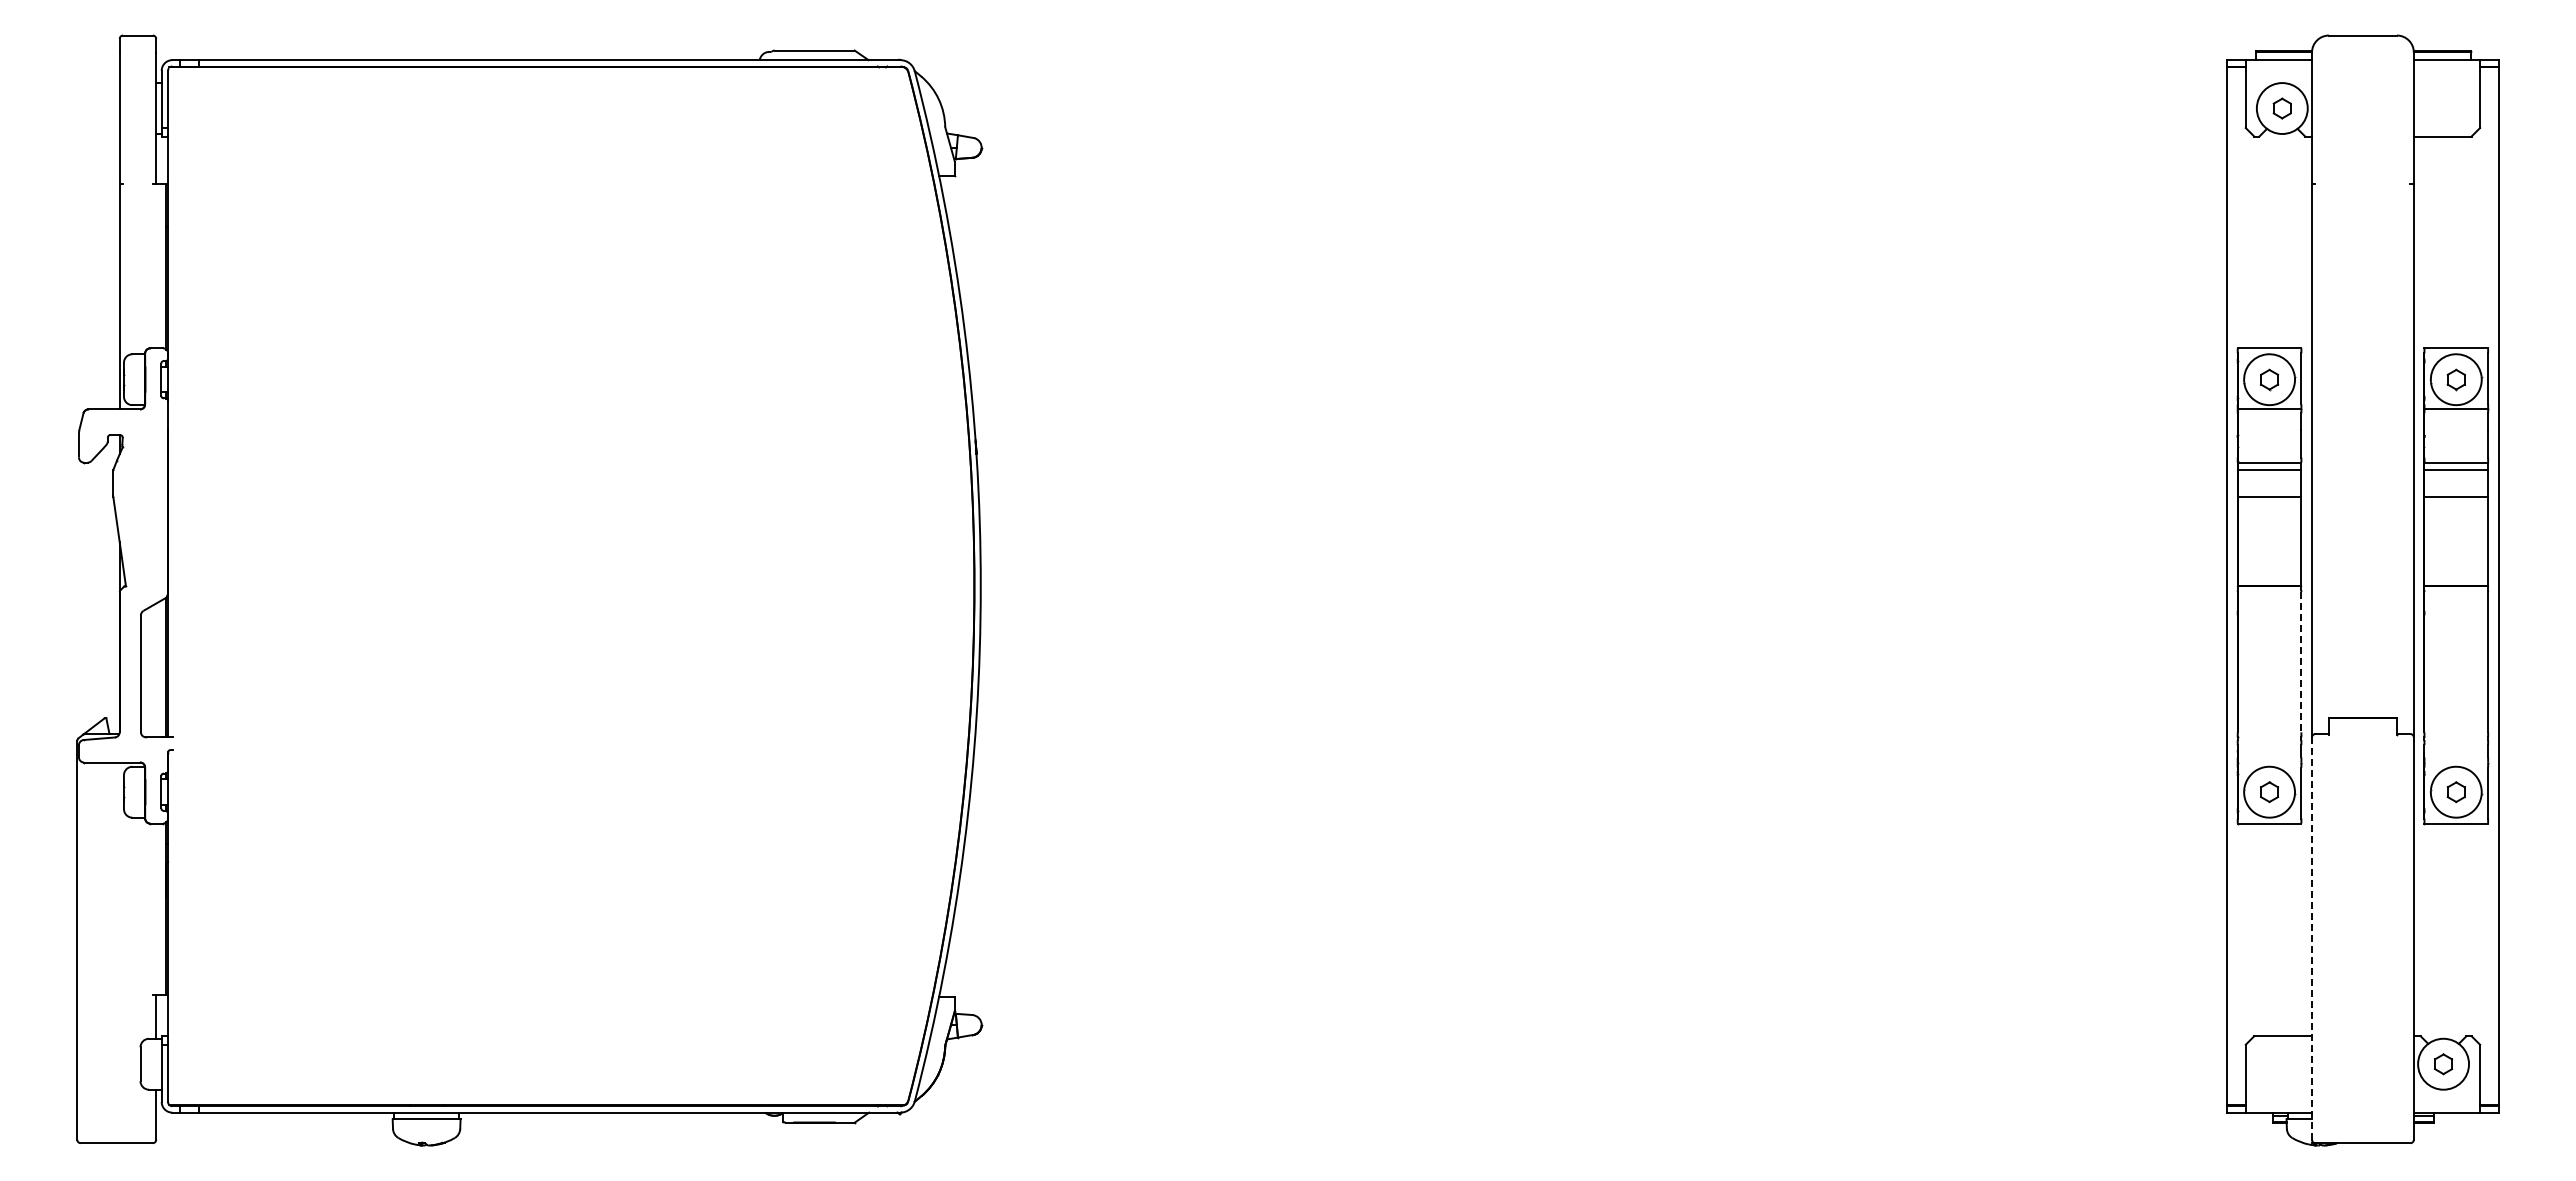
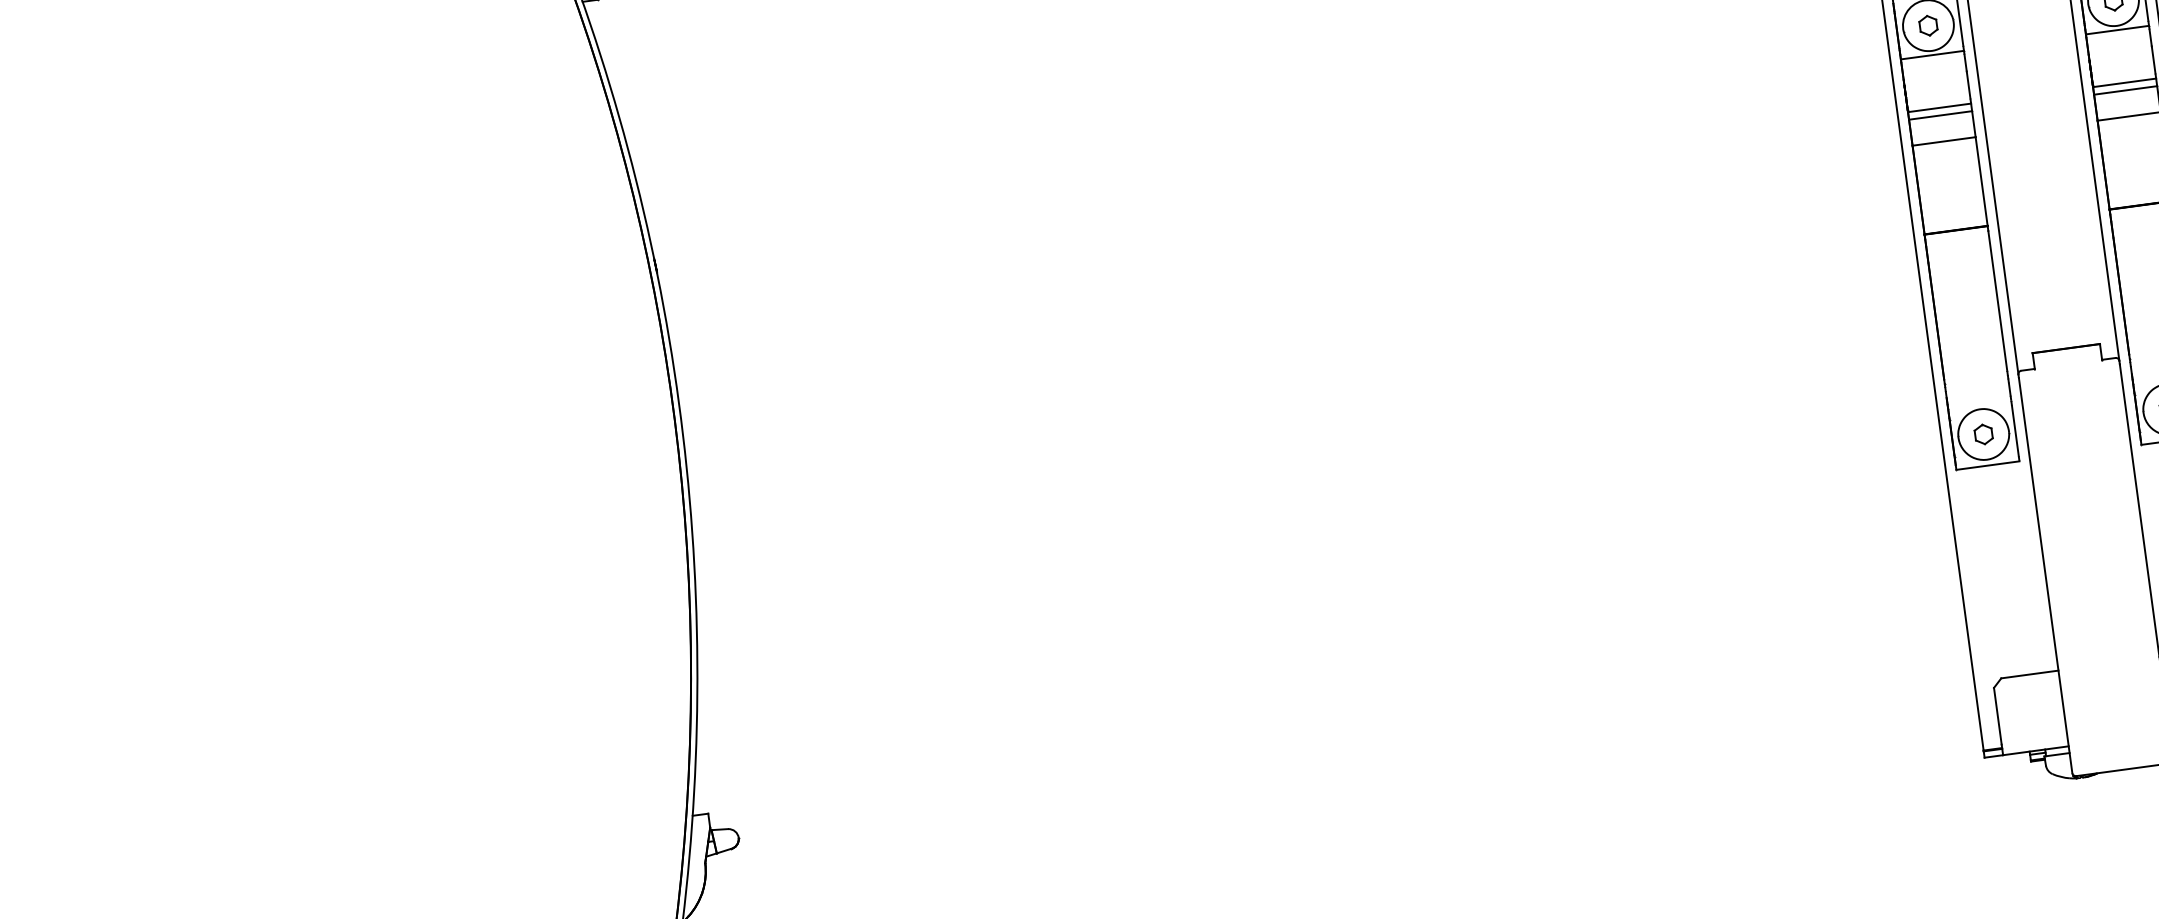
line: (2301, 662) -> (1997, 301), dashed -> solid
line: (2312, 939) -> (2046, 574), dashed -> solid

